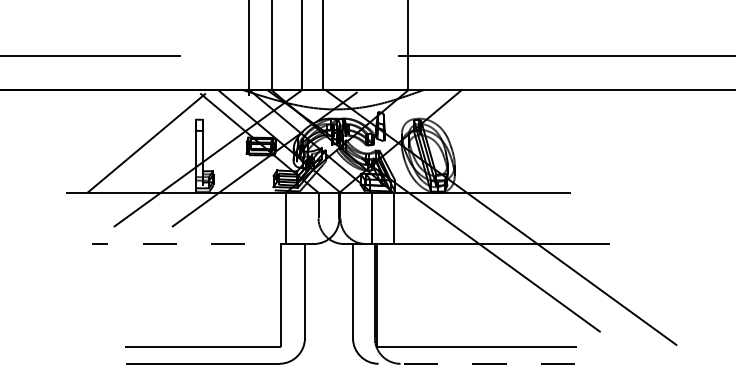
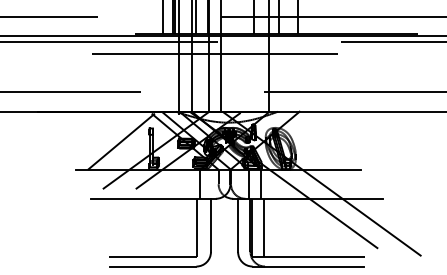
line: (203, 243) -> (153, 198), dashed -> solid
line: (399, 294) -> (264, 227), added
line: (477, 363) -> (308, 266), dashed -> solid

